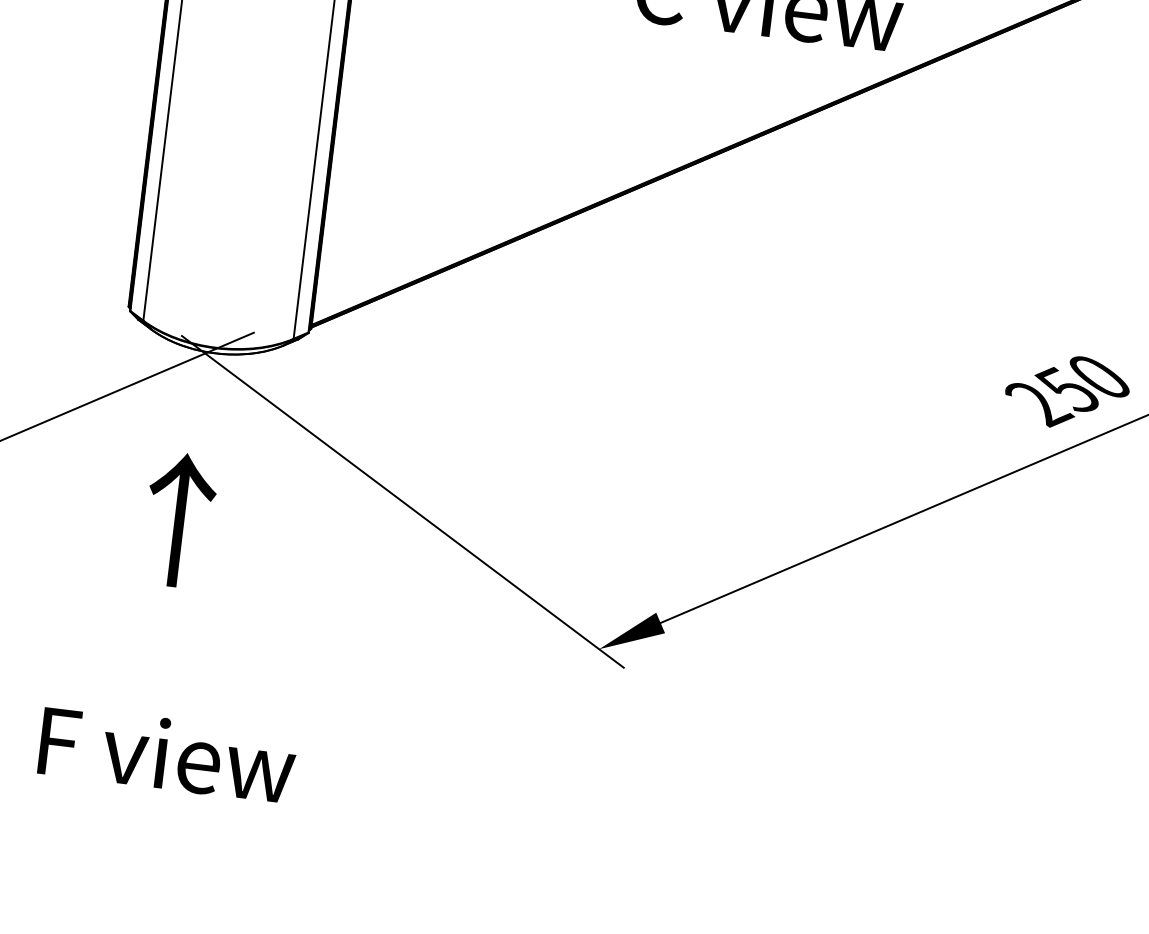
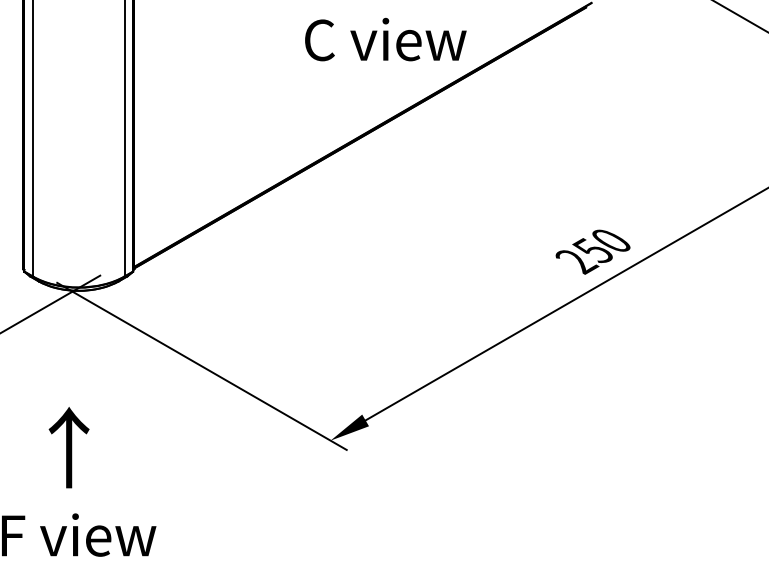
text: (178, 519) -> (68, 447), moved

